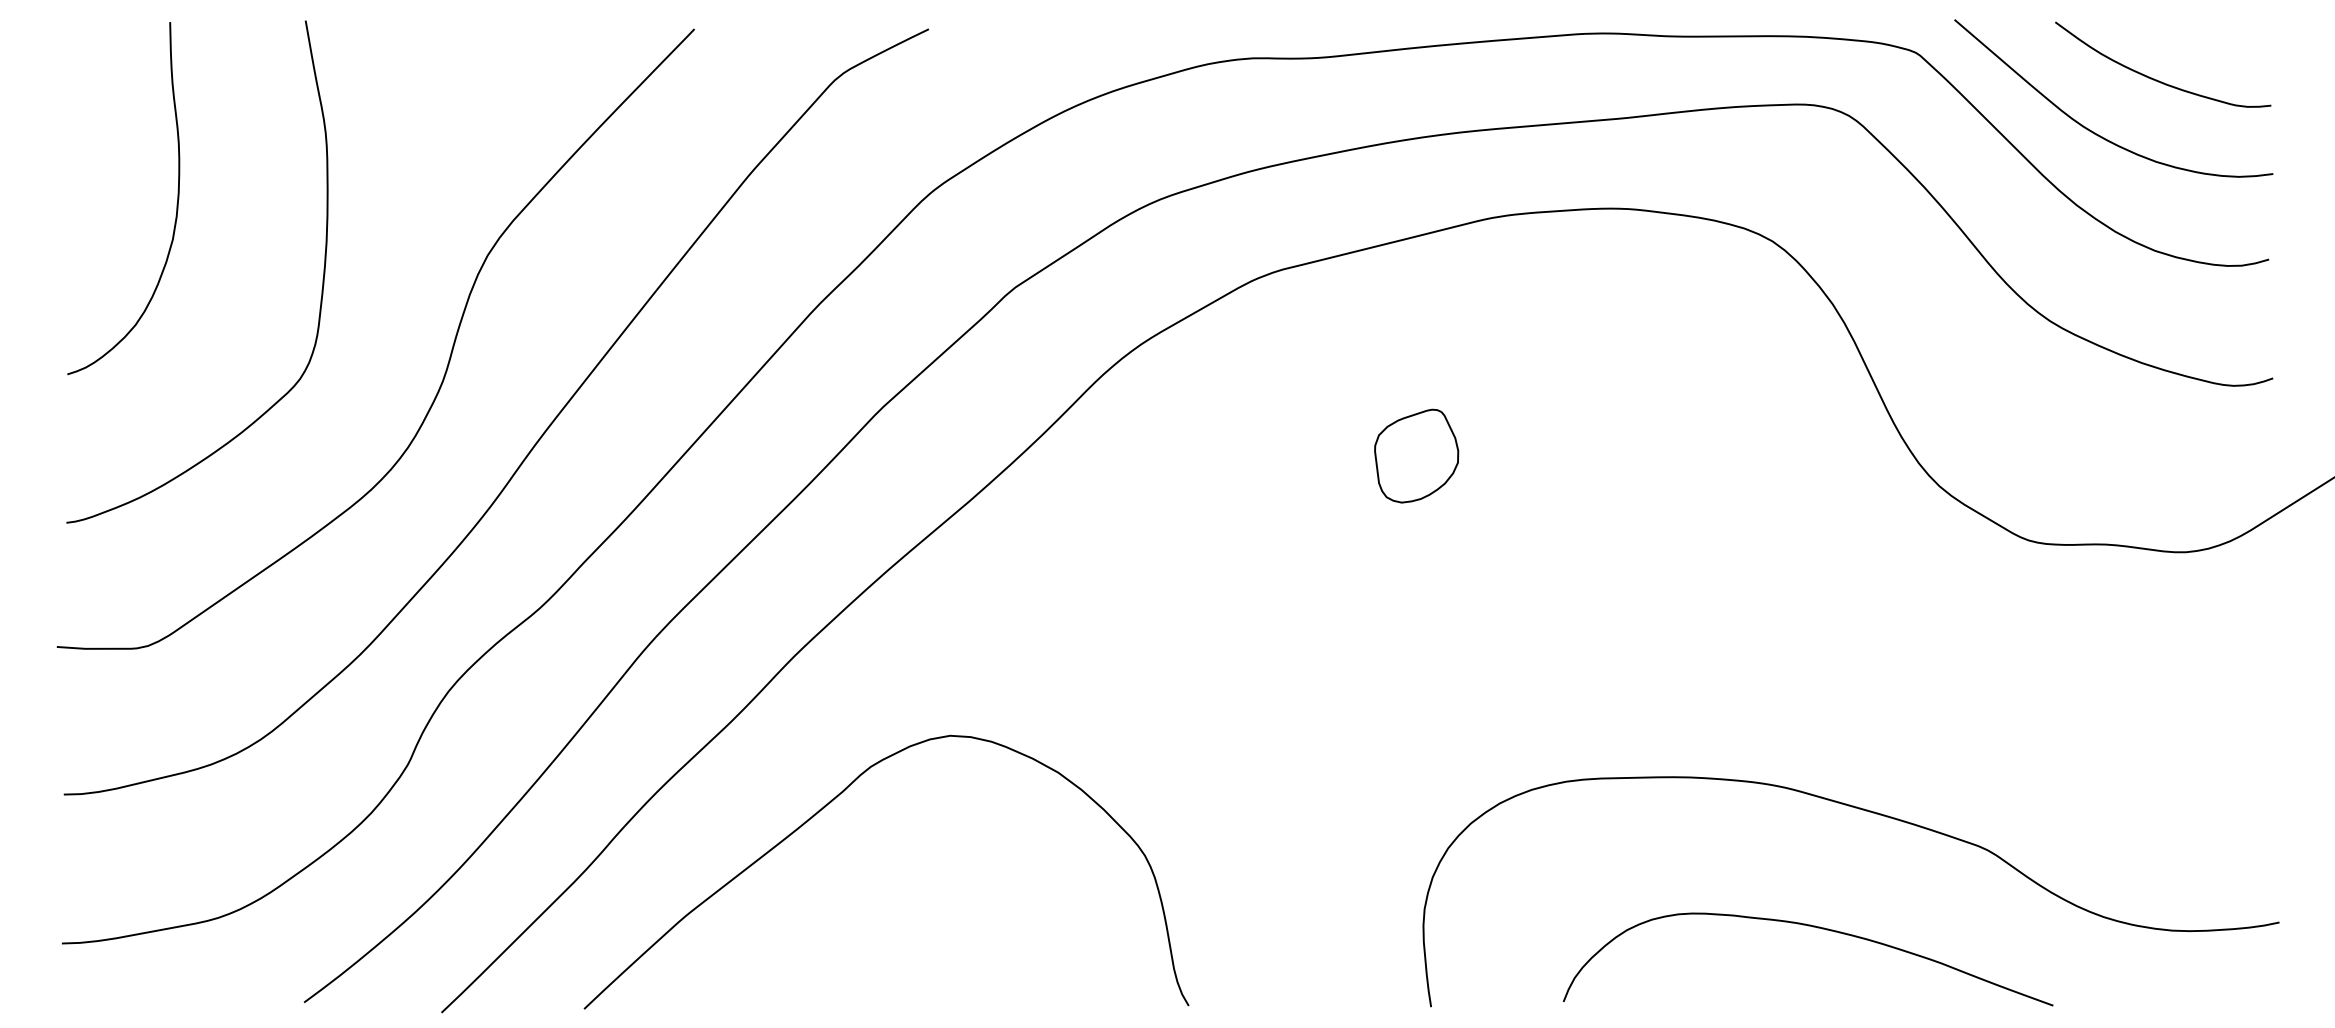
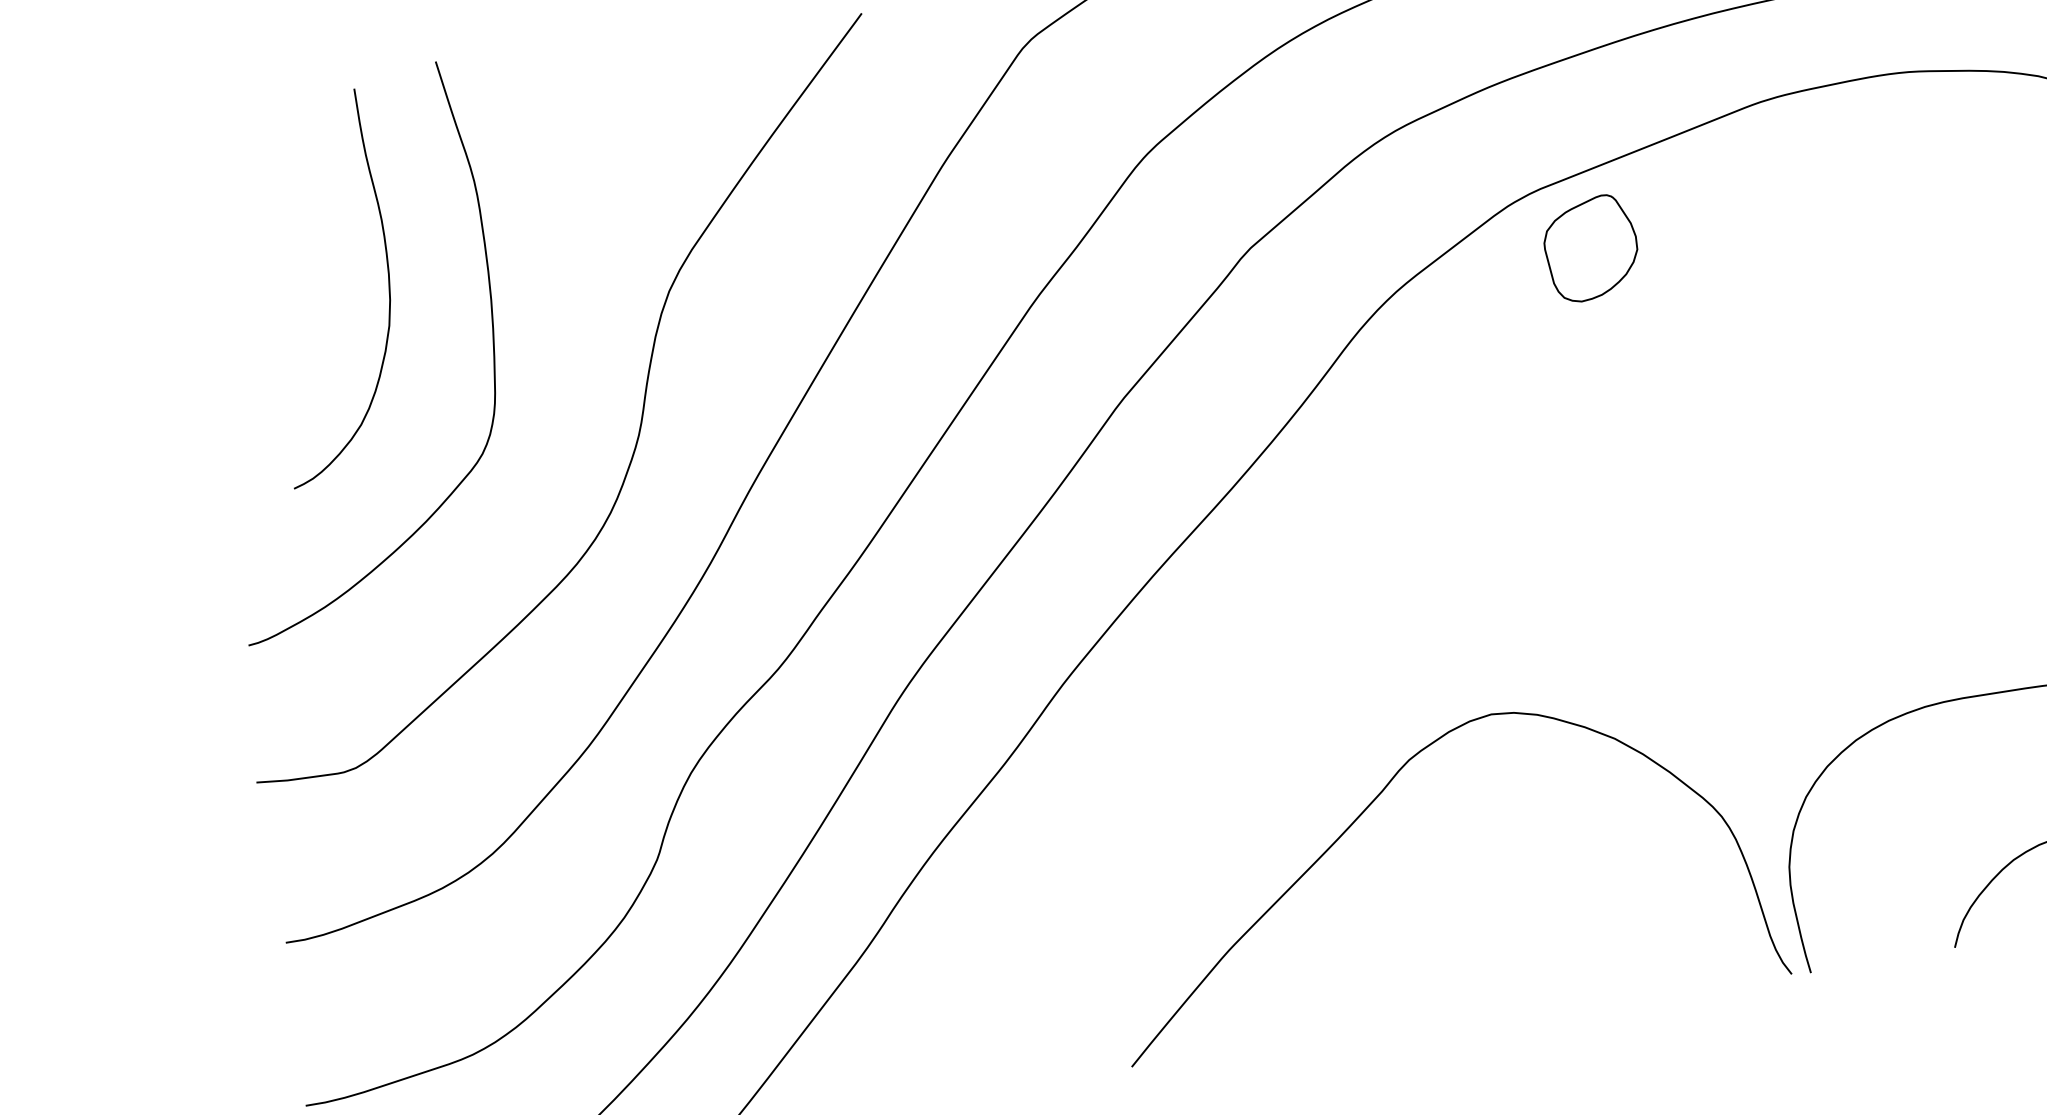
curve: (176, 203) -> (387, 285), moved
part: (1416, 455) -> (1590, 247), moved
curve: (830, 803) -> (1370, 806), moved

